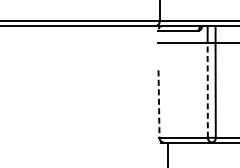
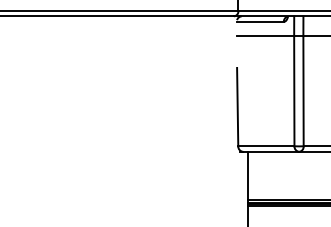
line: (207, 89) -> (294, 90), dashed -> solid
line: (158, 104) -> (237, 107), dashed -> solid

